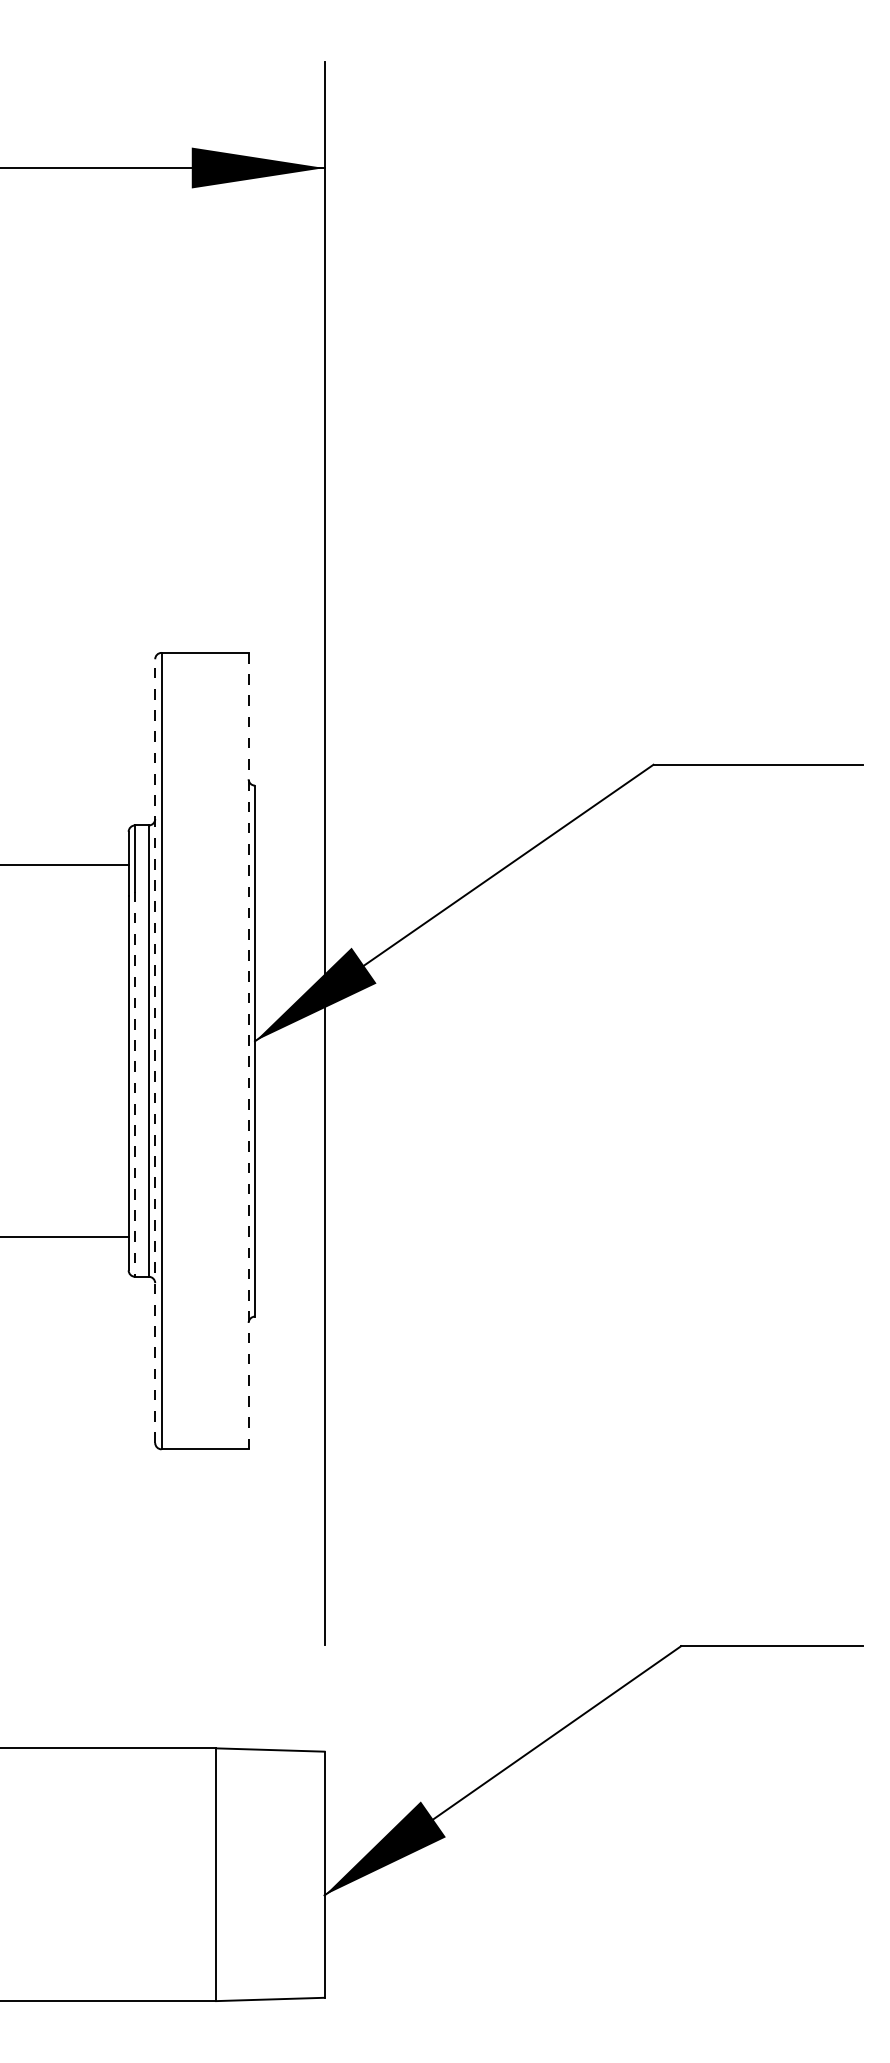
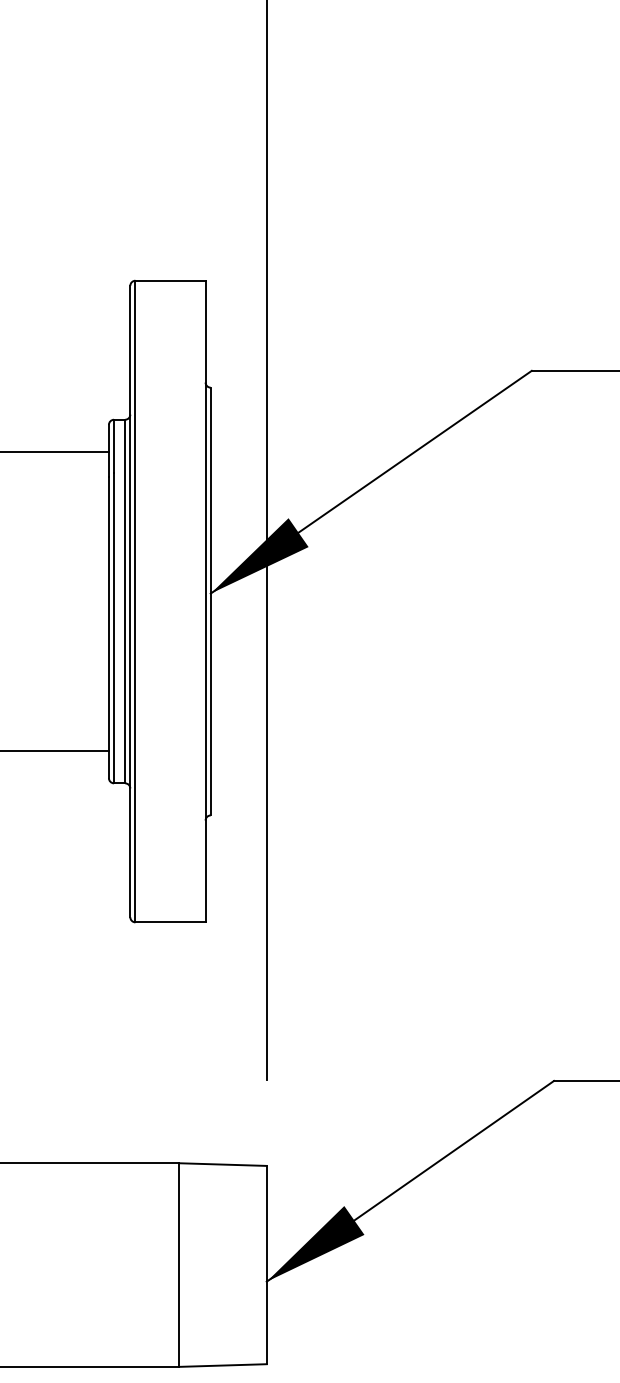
line: (155, 1051) -> (130, 601), dashed -> solid
line: (248, 1051) -> (205, 601), dashed -> solid
line: (135, 1084) -> (114, 628), dashed -> solid

